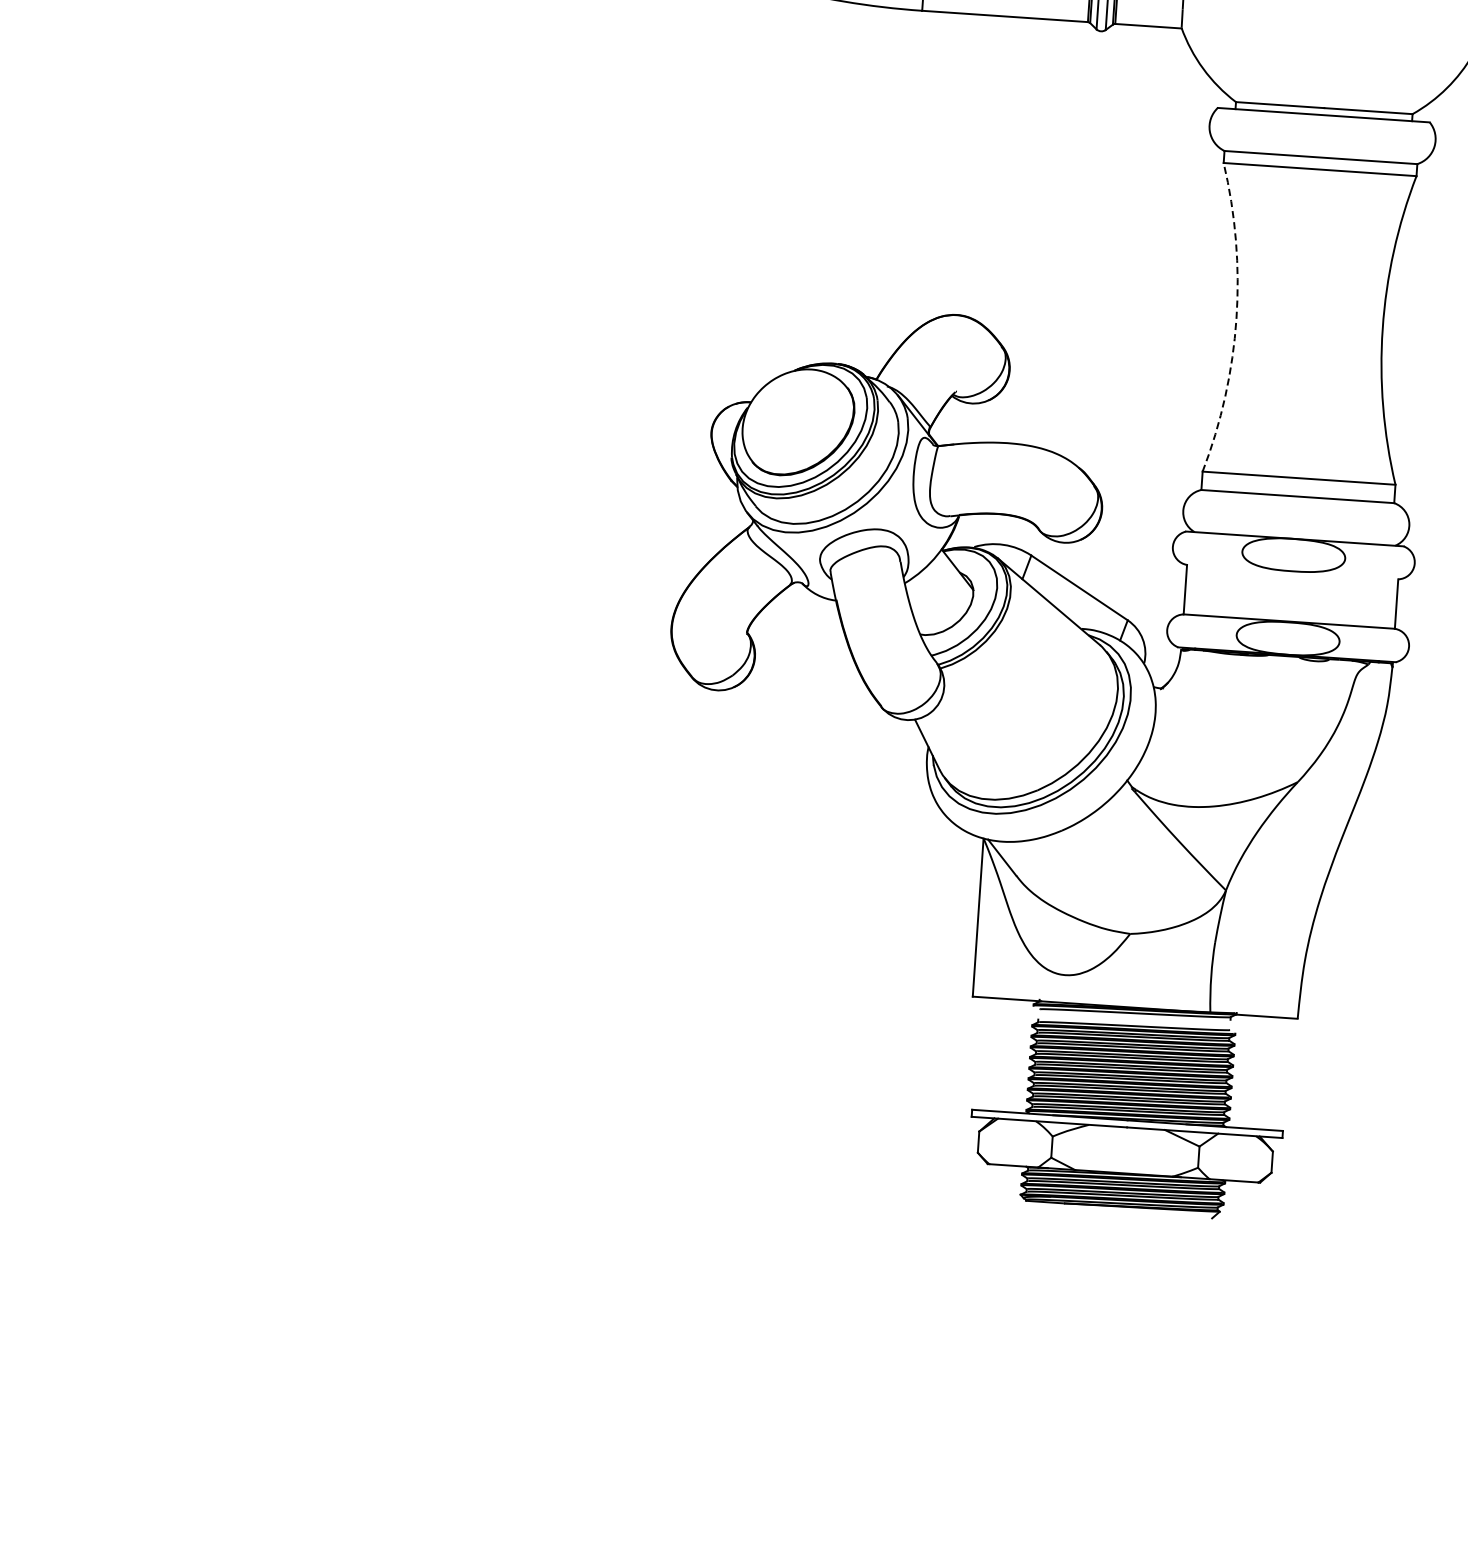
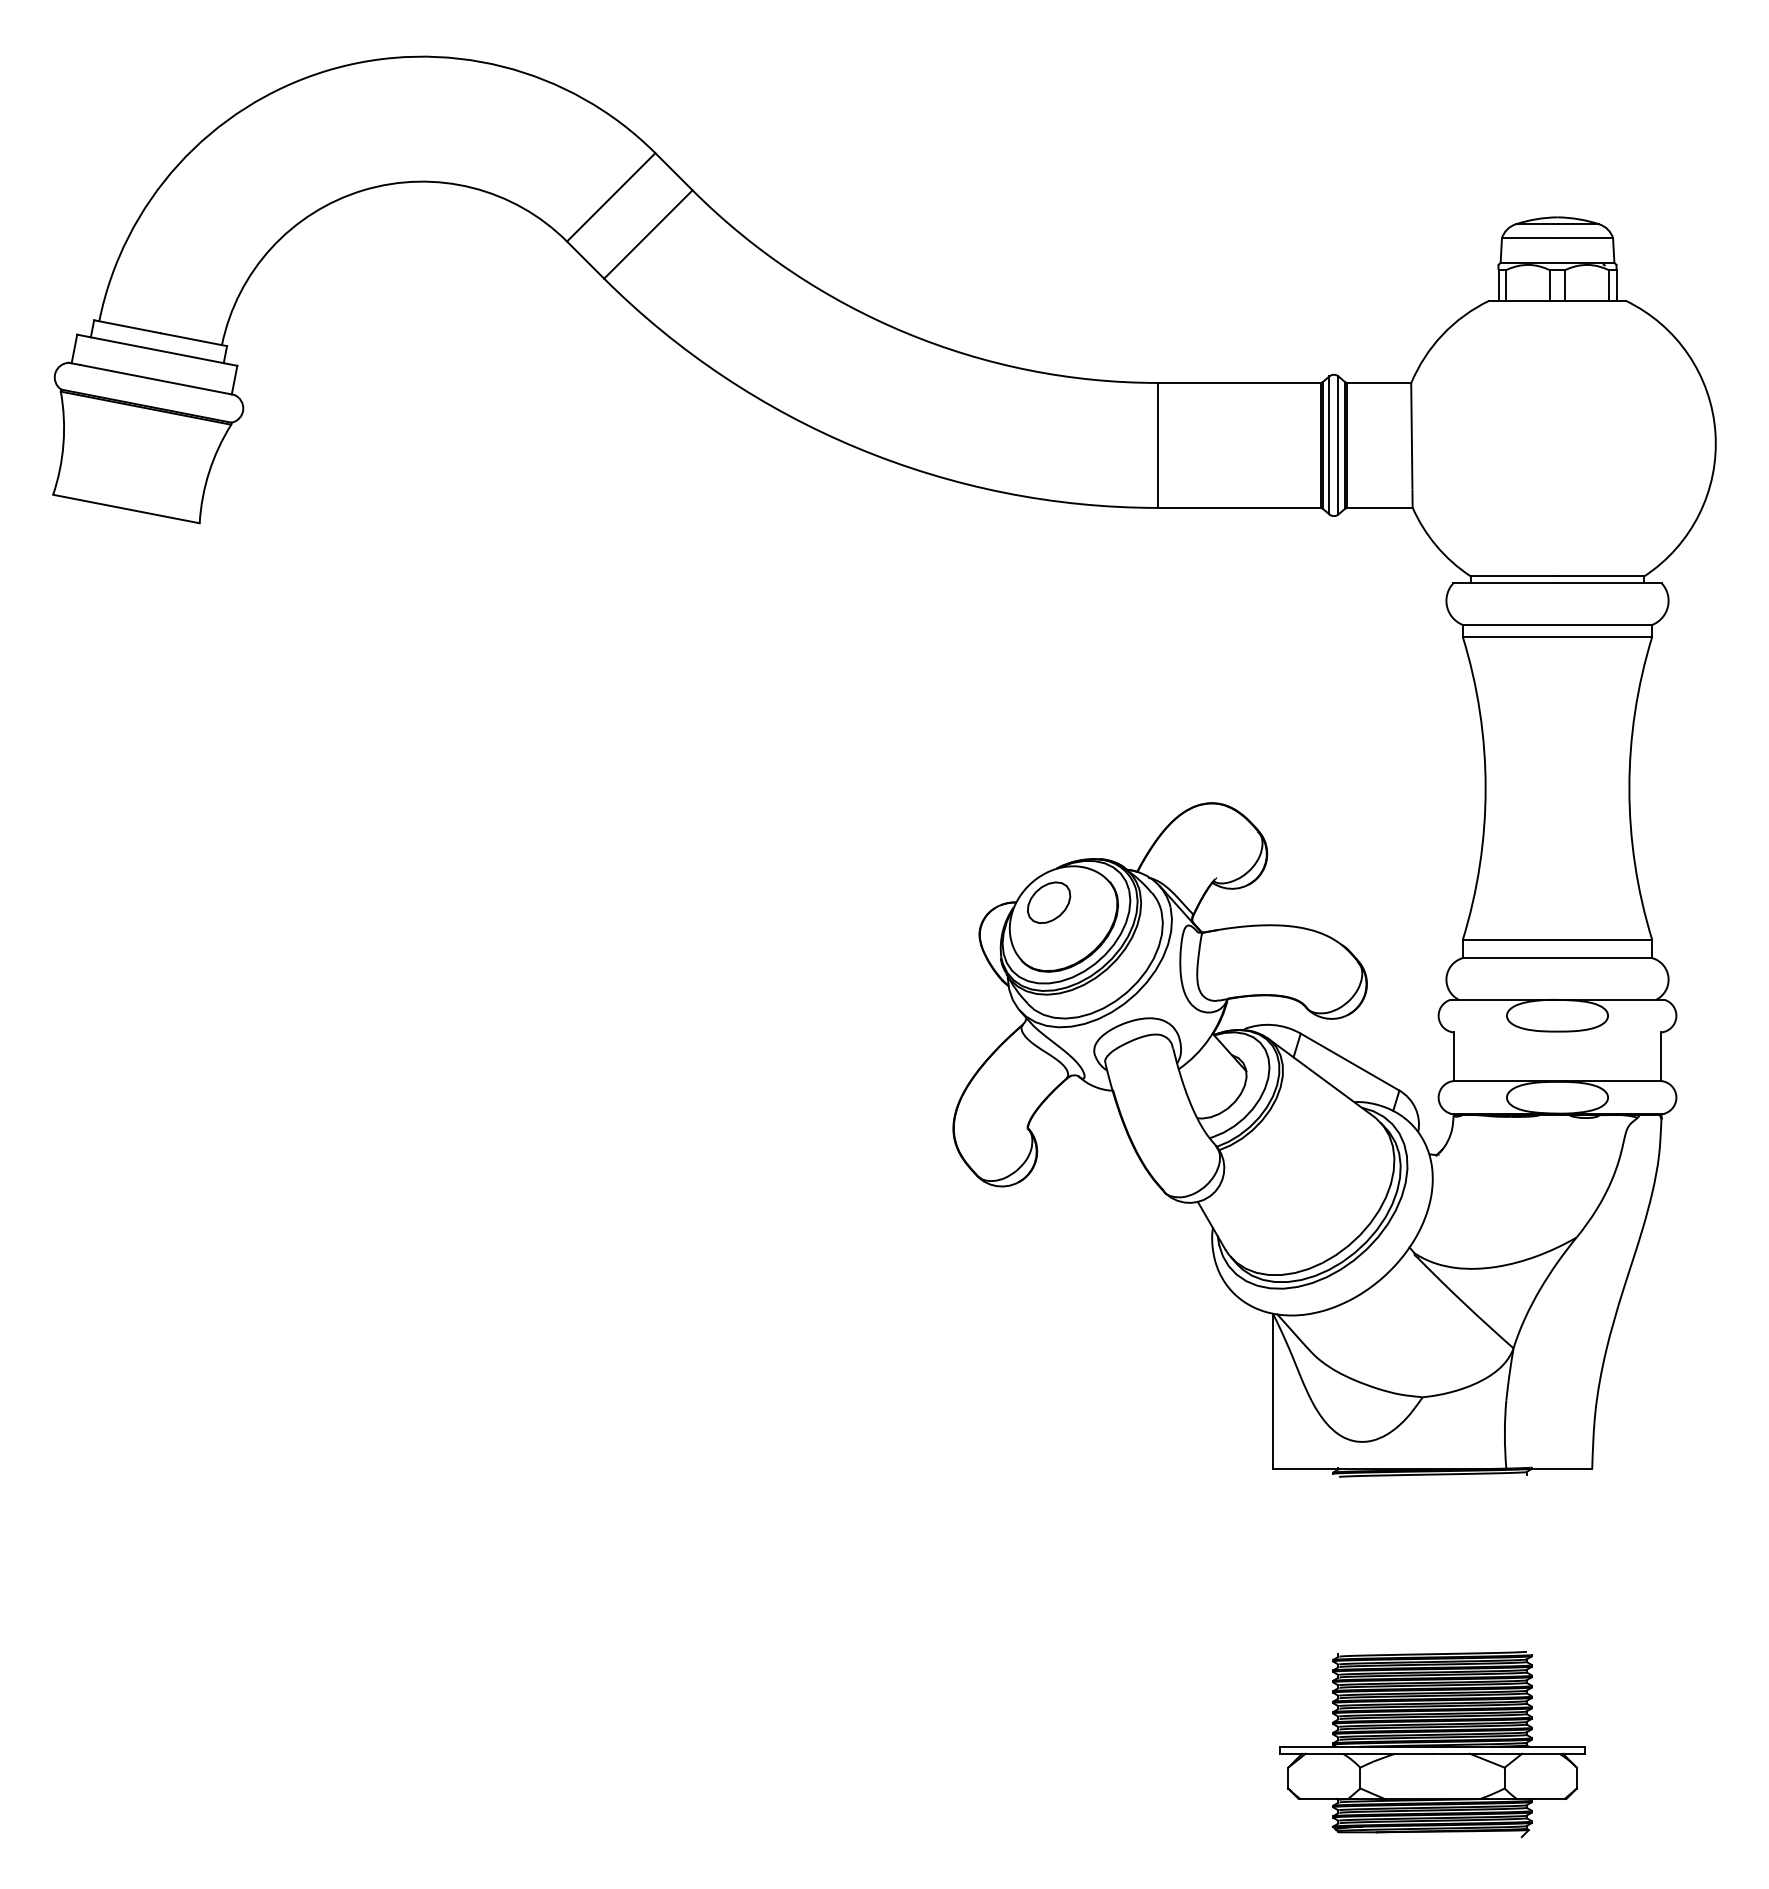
arc: (1236, 318) -> (1485, 788), dashed -> solid
part: (784, 404) -> (1049, 902), added
part: (1127, 1117) -> (1432, 1744), moved

